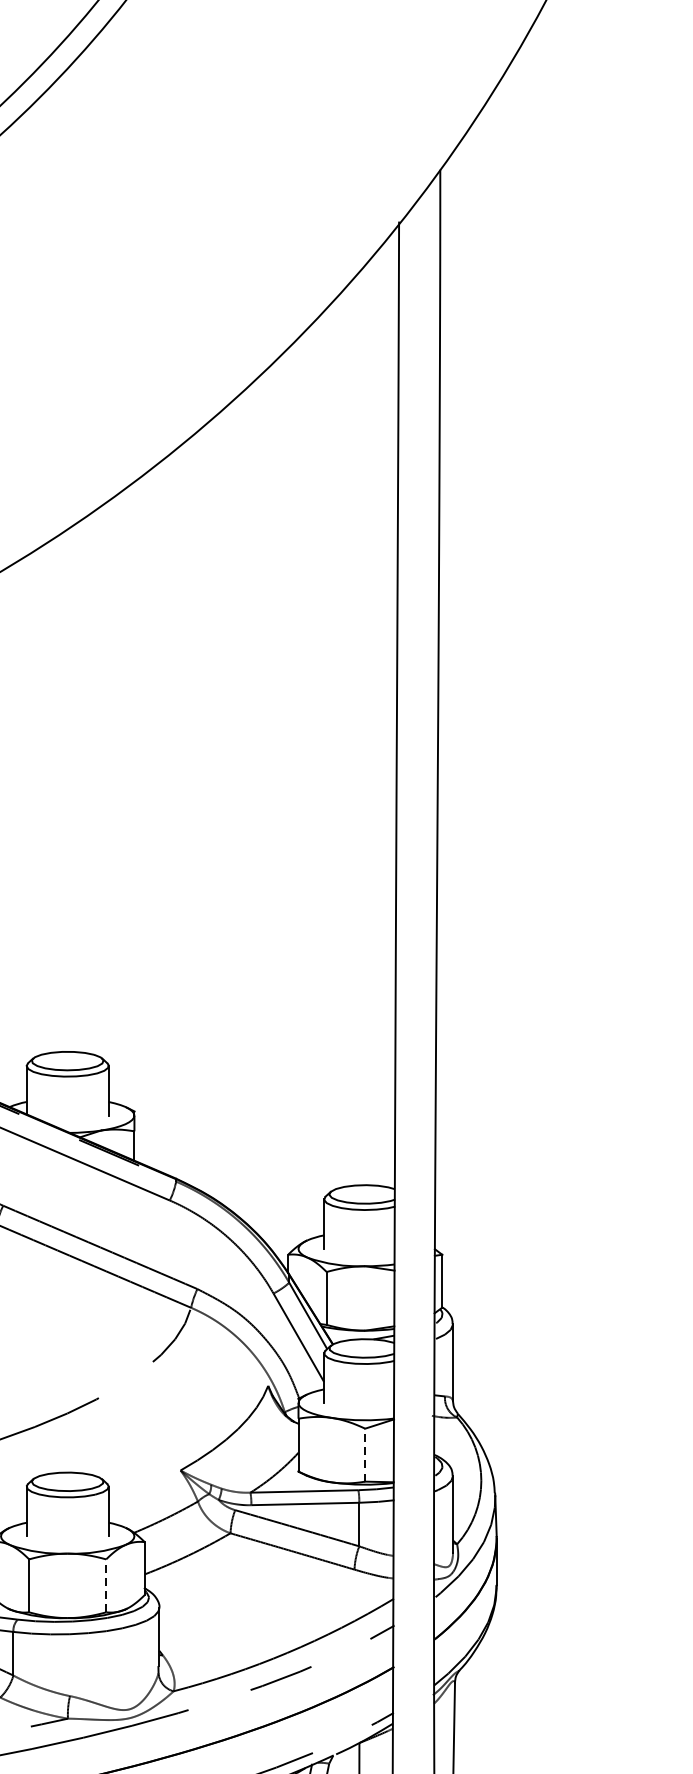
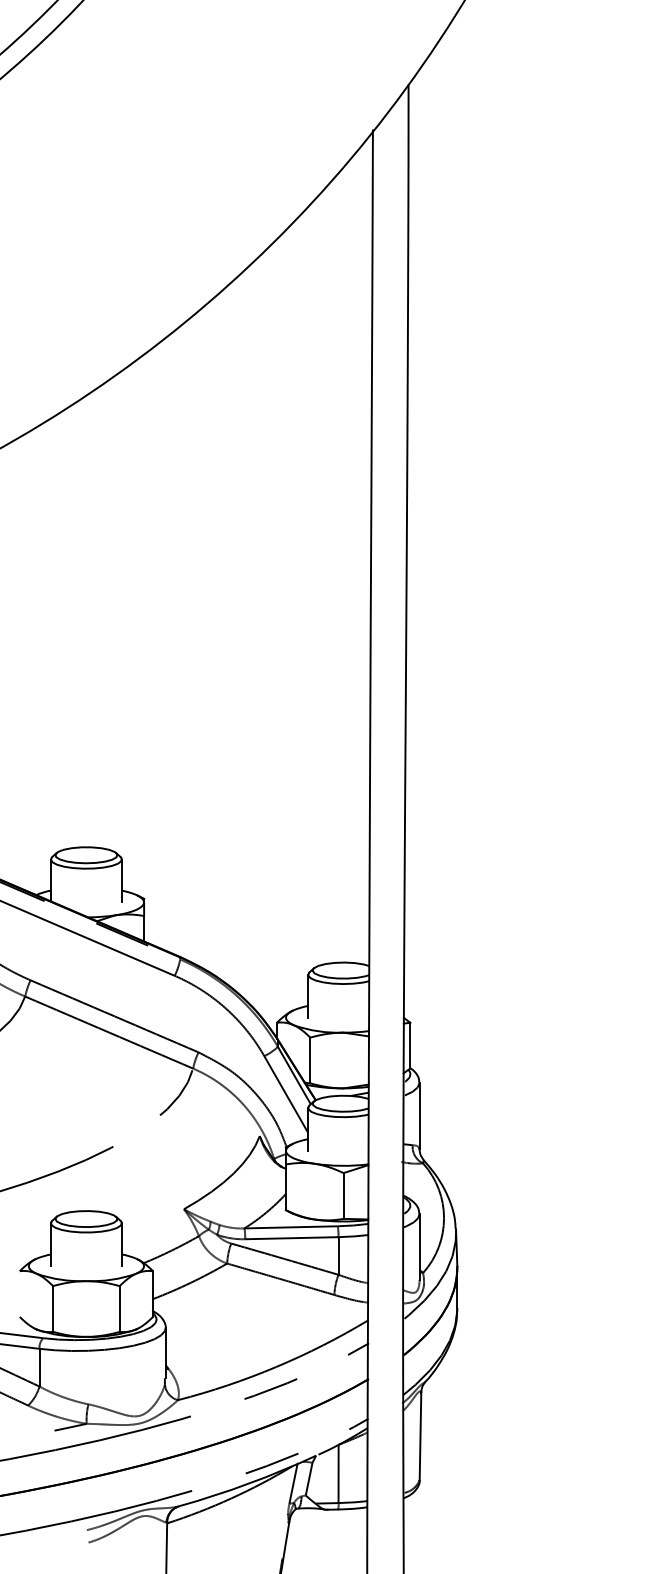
line: (365, 1454) -> (343, 1195), dashed -> solid
line: (105, 1586) -> (119, 1309), dashed -> solid

